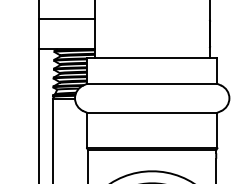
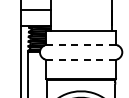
line: (152, 83) -> (81, 44), solid -> dashed
line: (152, 113) -> (81, 60), solid -> dashed

